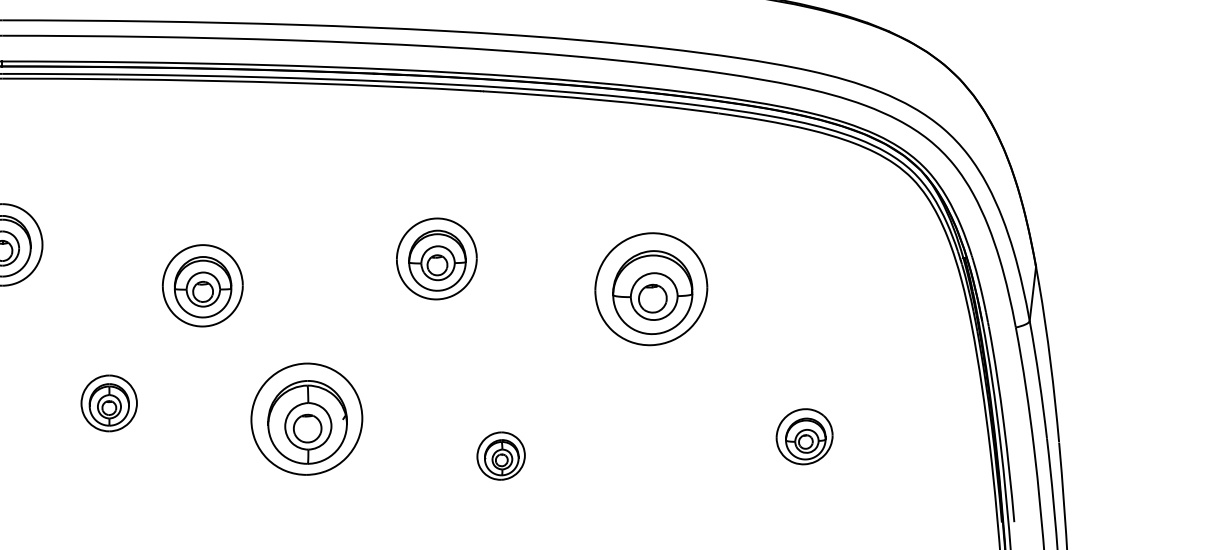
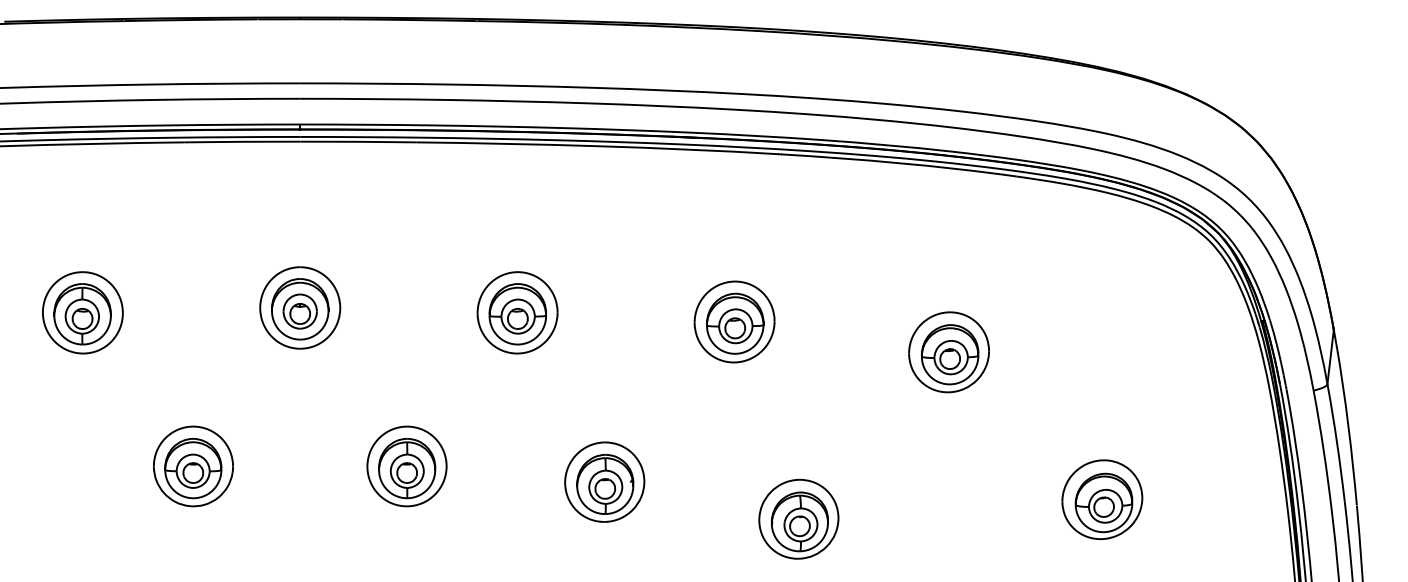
part: (202, 285) -> (517, 312), moved
part: (650, 289) -> (948, 352), size x0.71
part: (108, 403) -> (406, 466), size x1.43
part: (306, 418) -> (604, 481), size x0.71
part: (804, 436) -> (1102, 499), size x1.43
part: (500, 455) -> (798, 518), size x1.67

